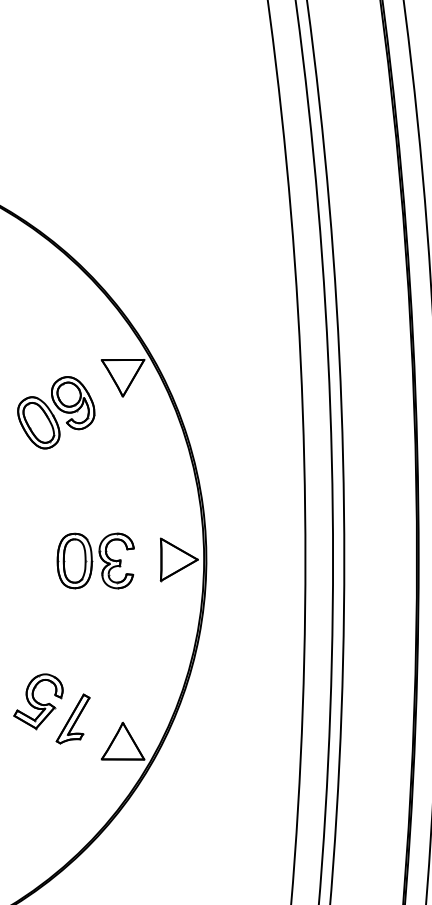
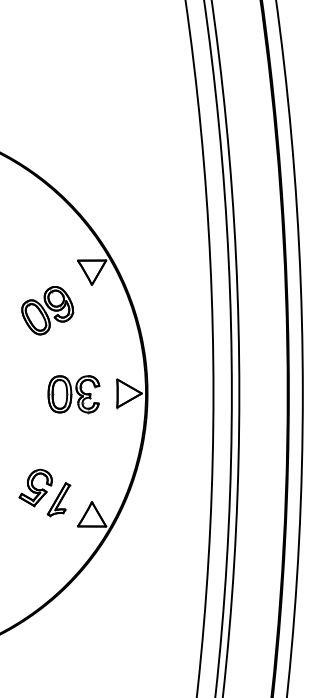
part: (56, 412) -> (47, 310), moved

